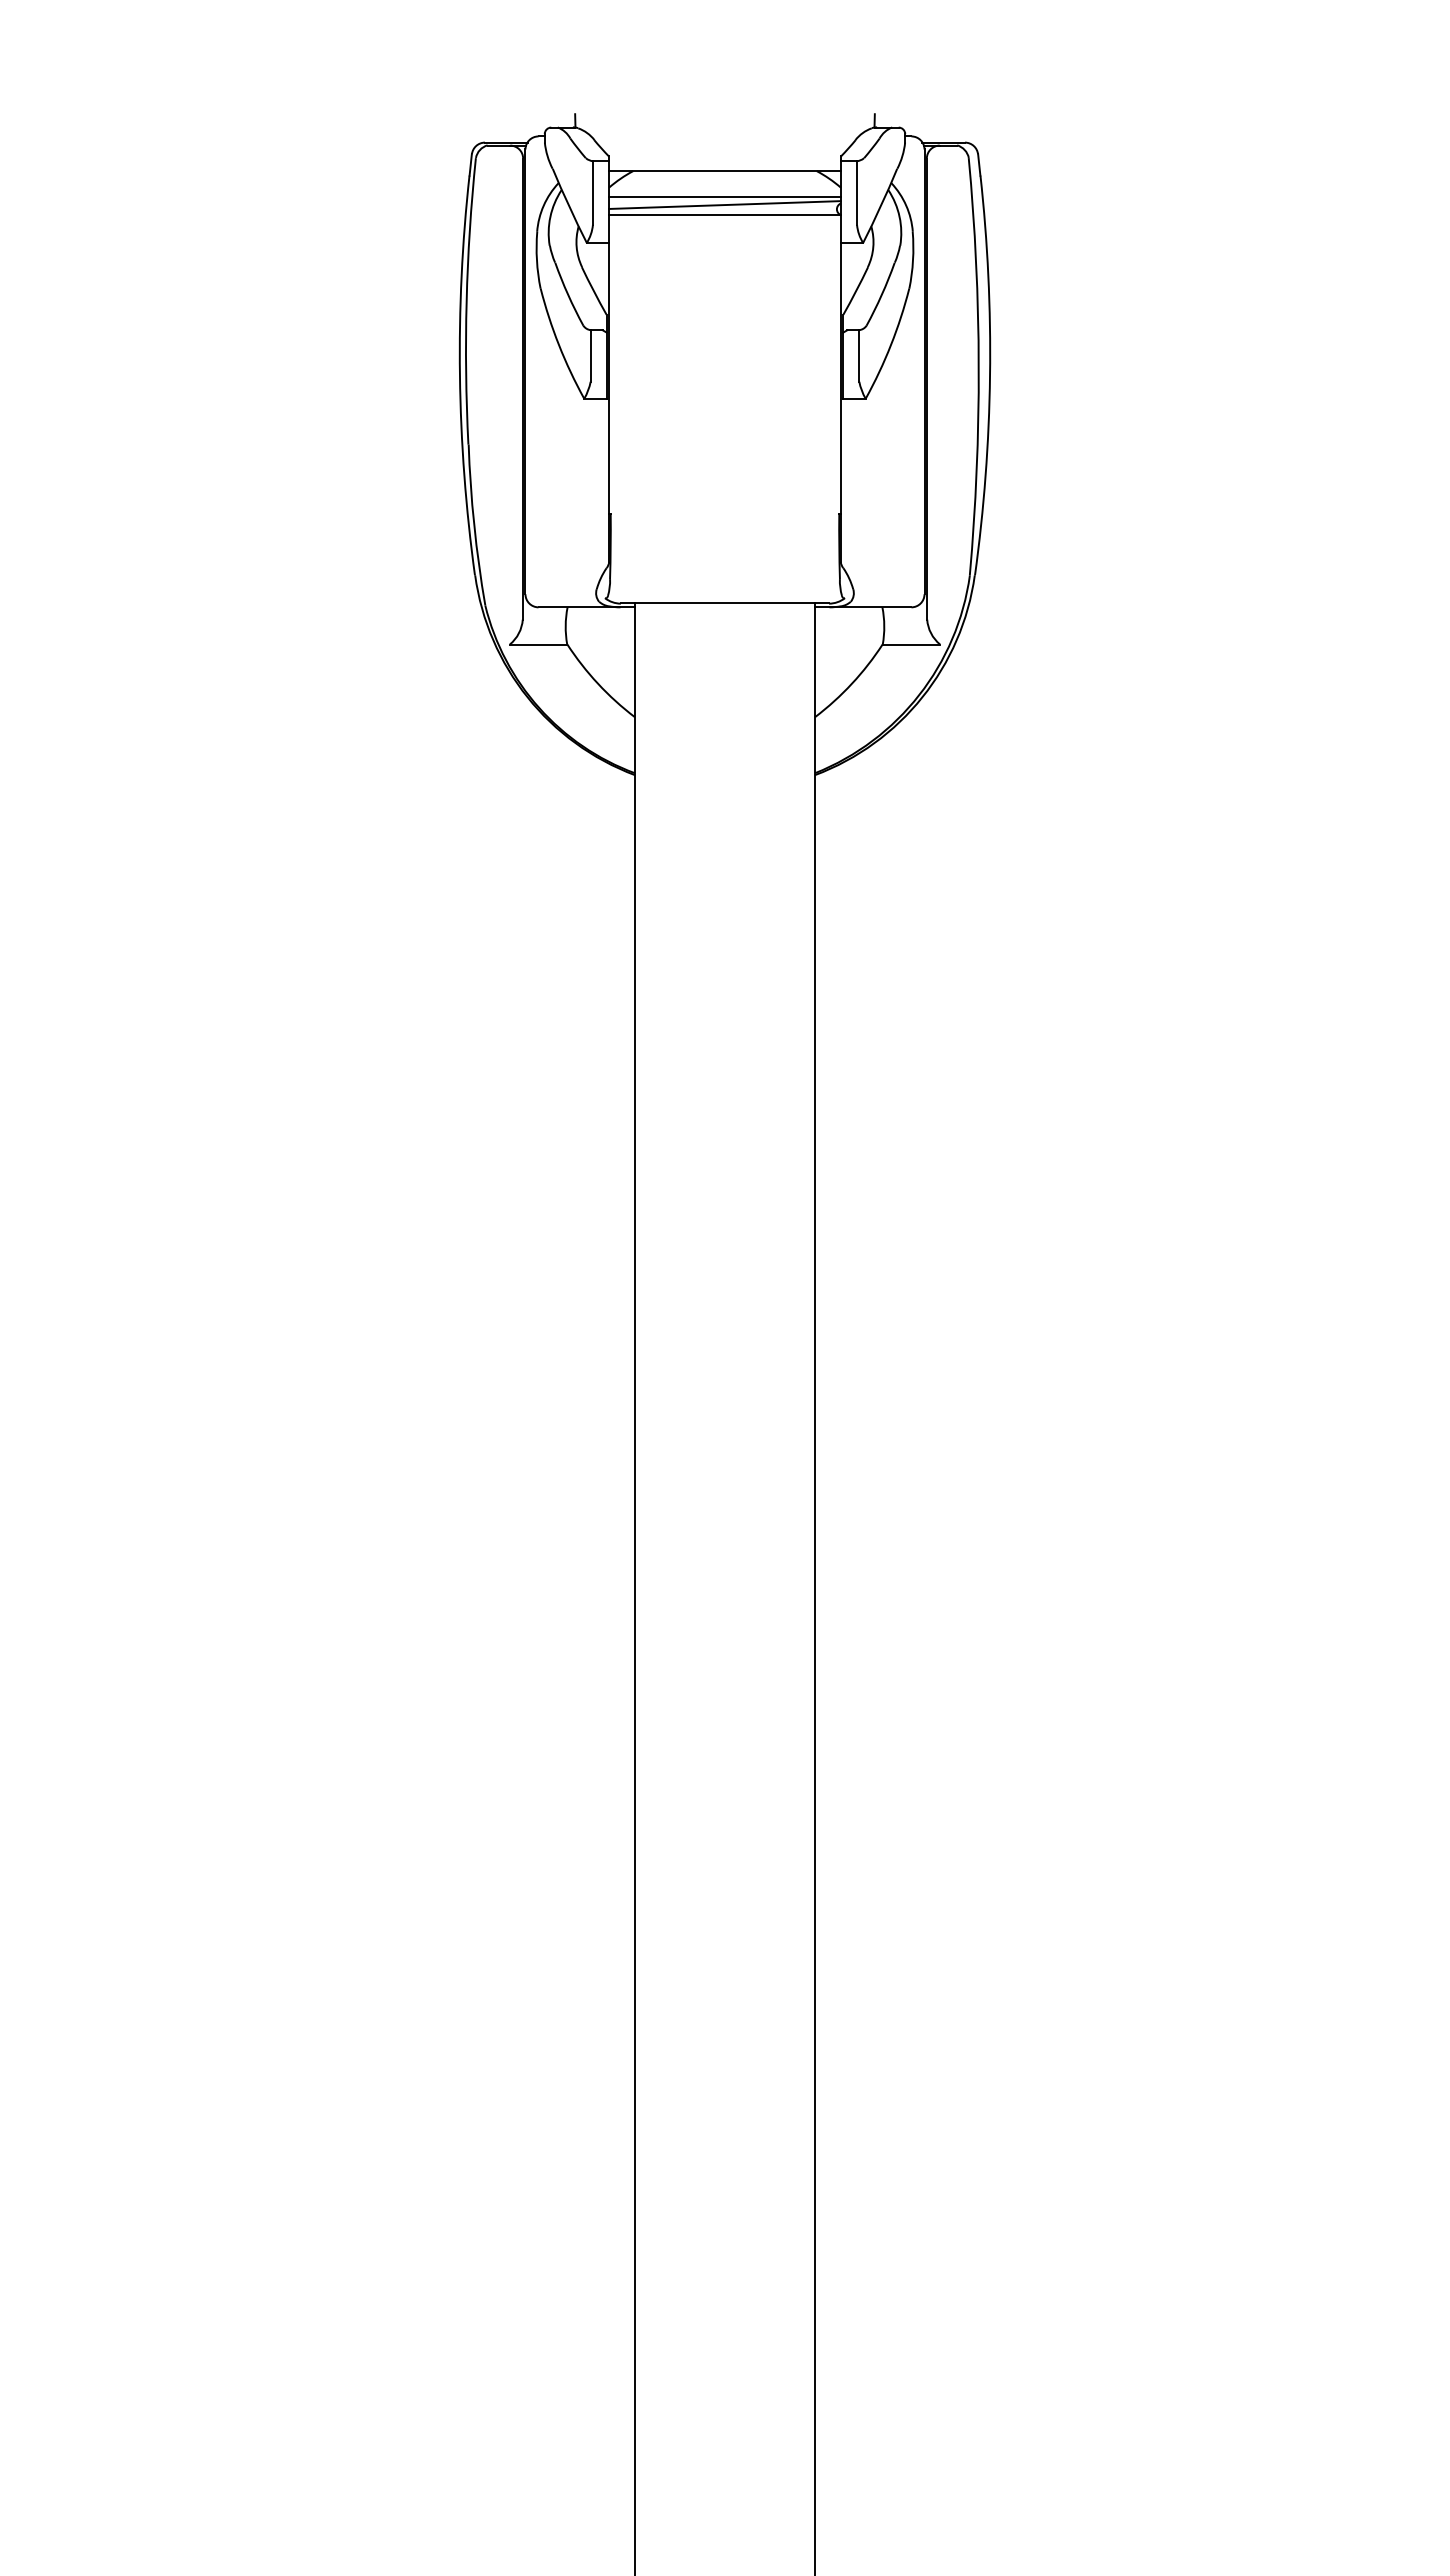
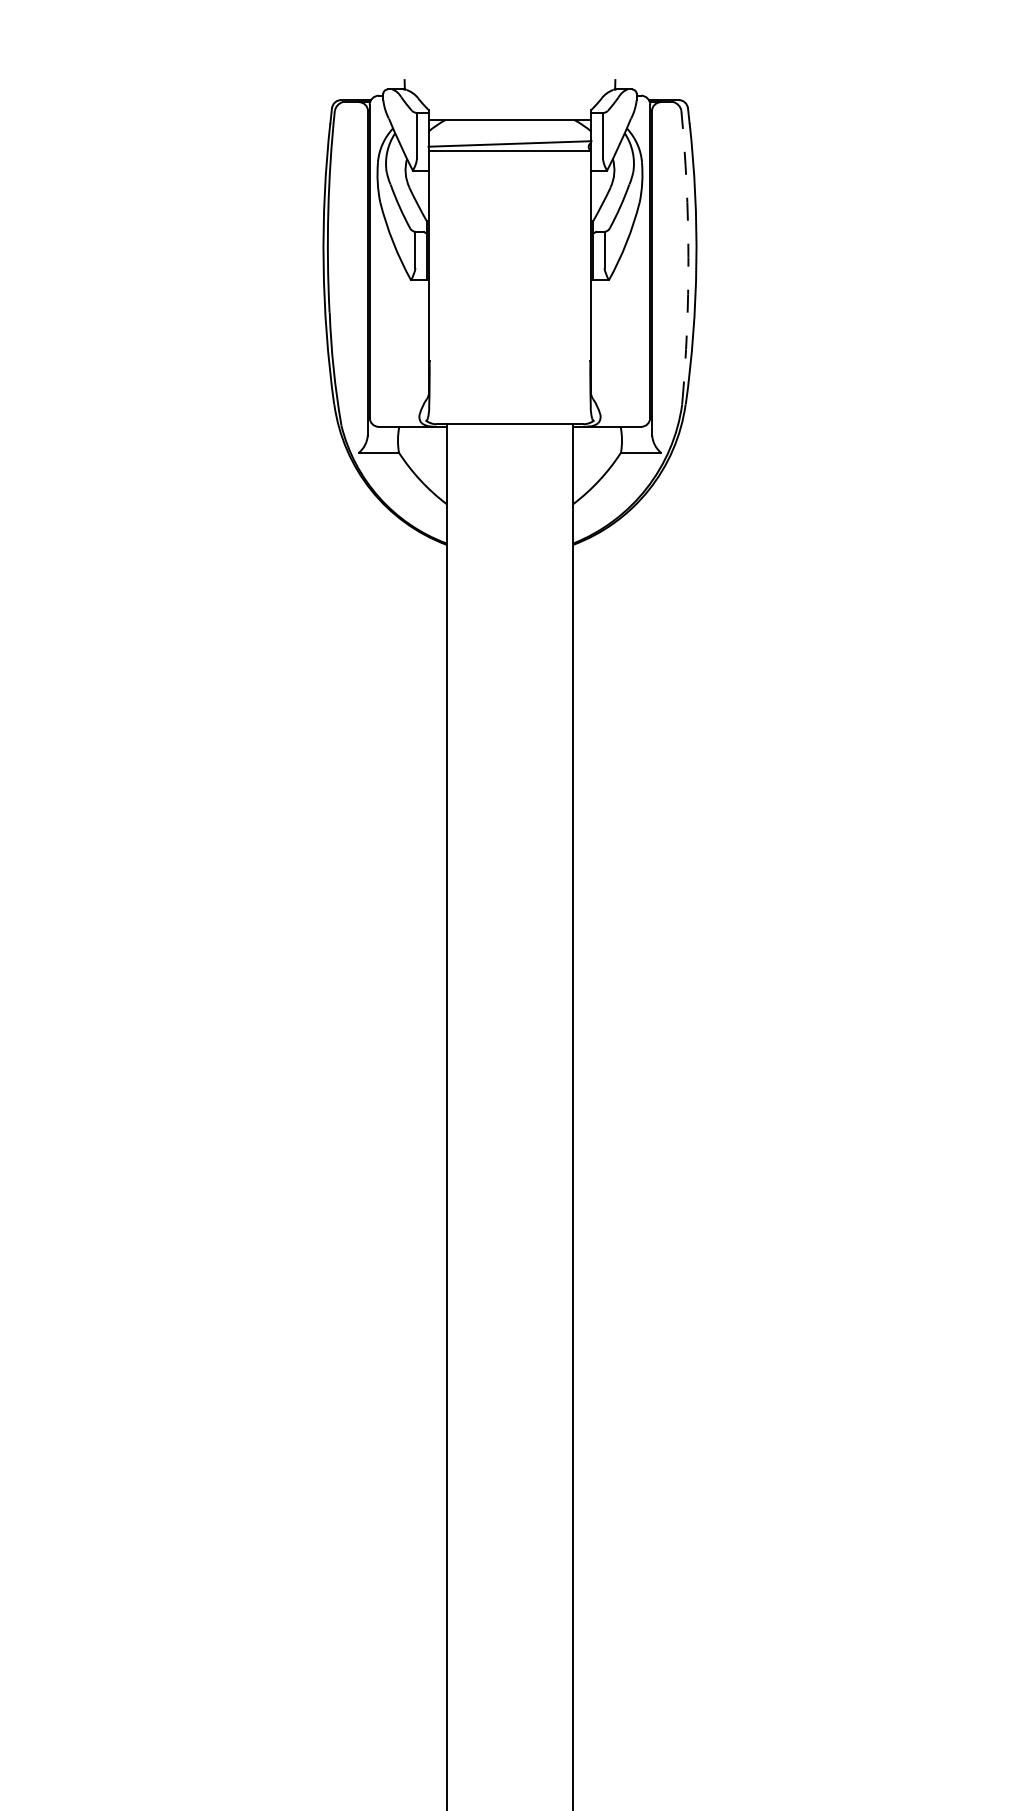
line: (724, 196) -> (509, 137), removed
arc: (978, 366) -> (688, 257), solid -> dashed

